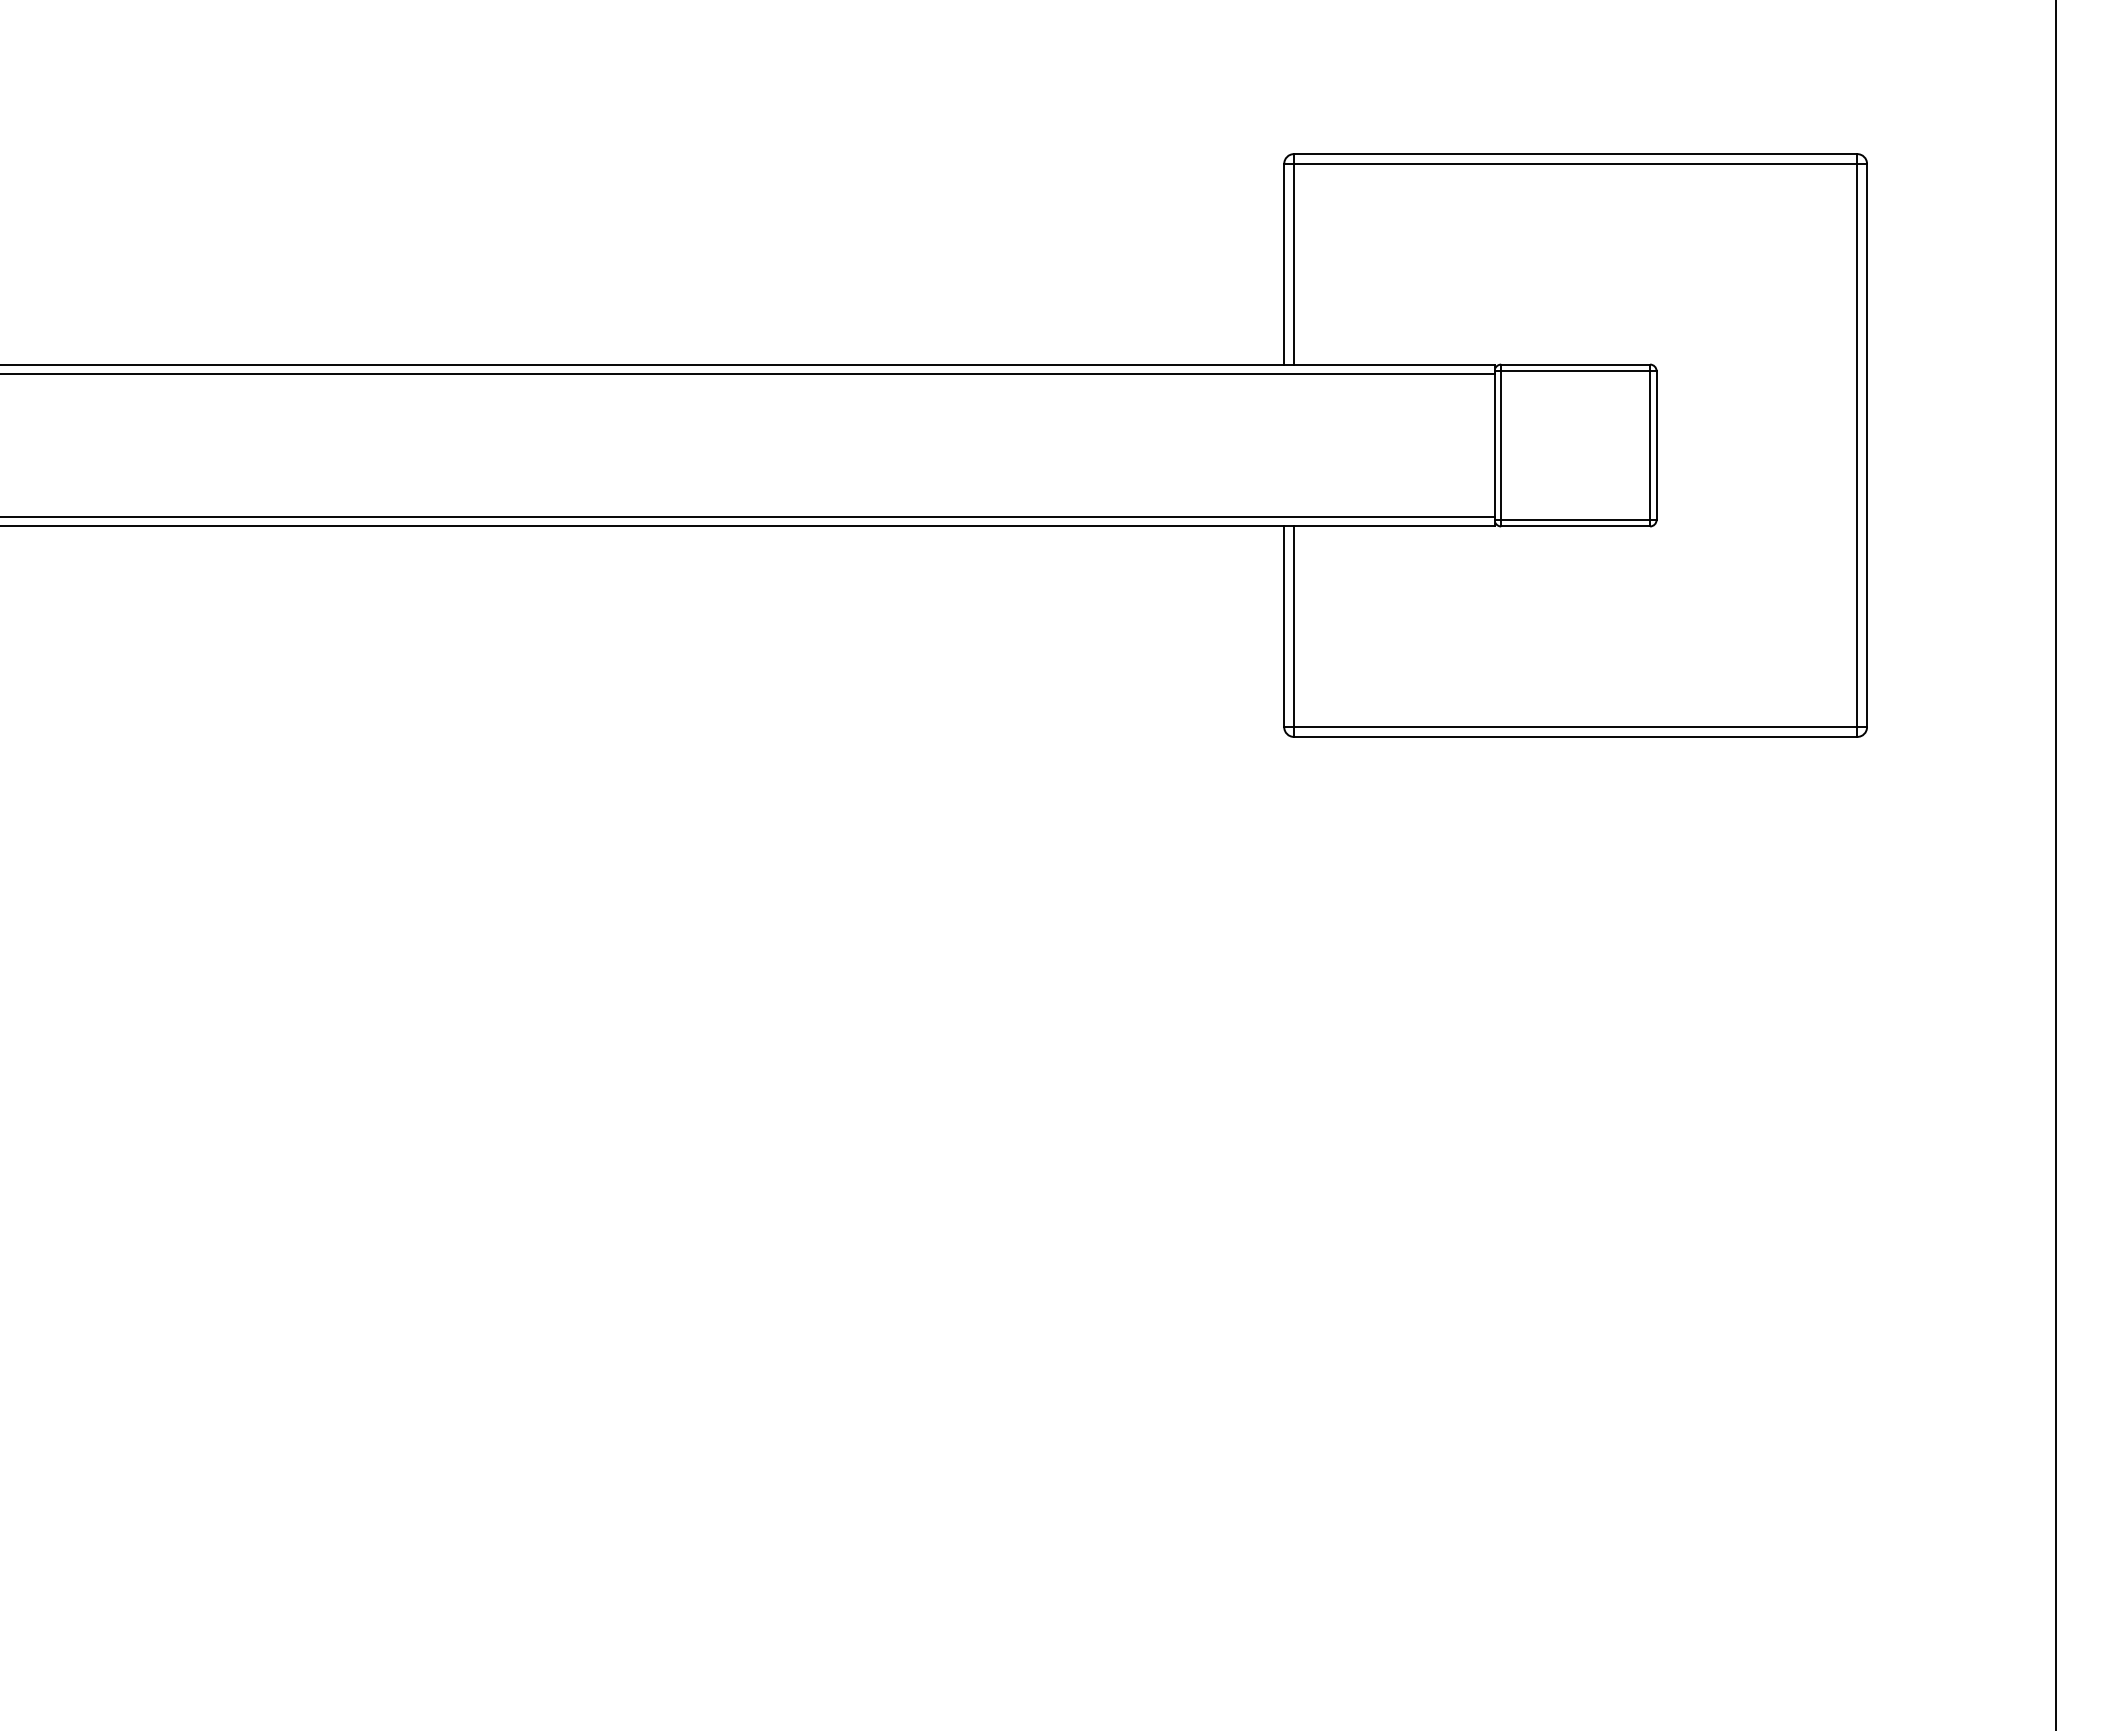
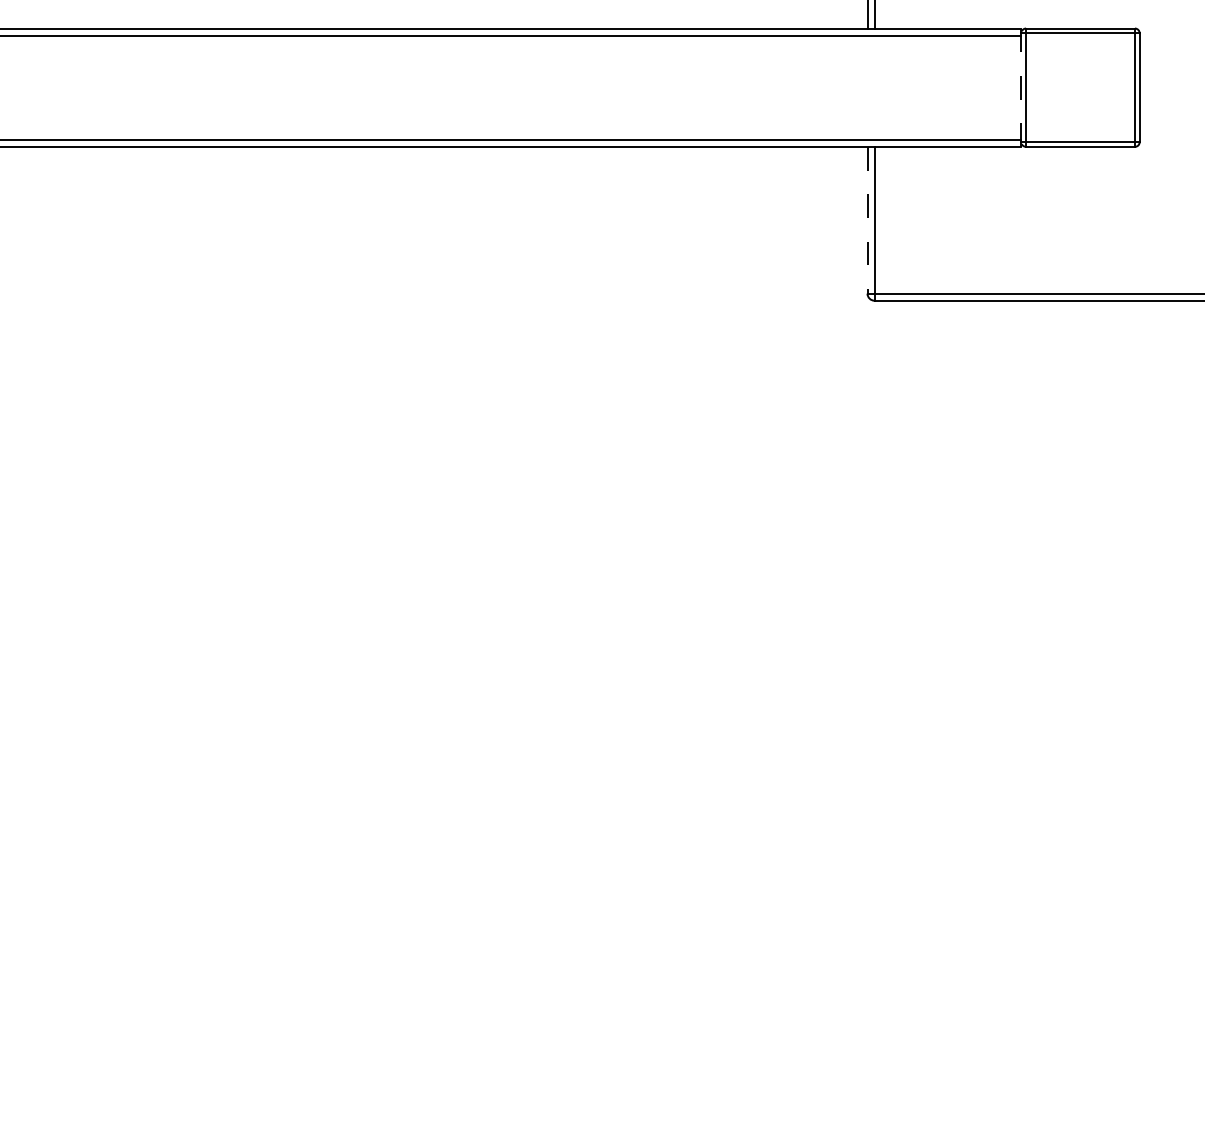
line: (1494, 445) -> (1021, 87), solid -> dashed
line: (1284, 627) -> (867, 220), solid -> dashed

